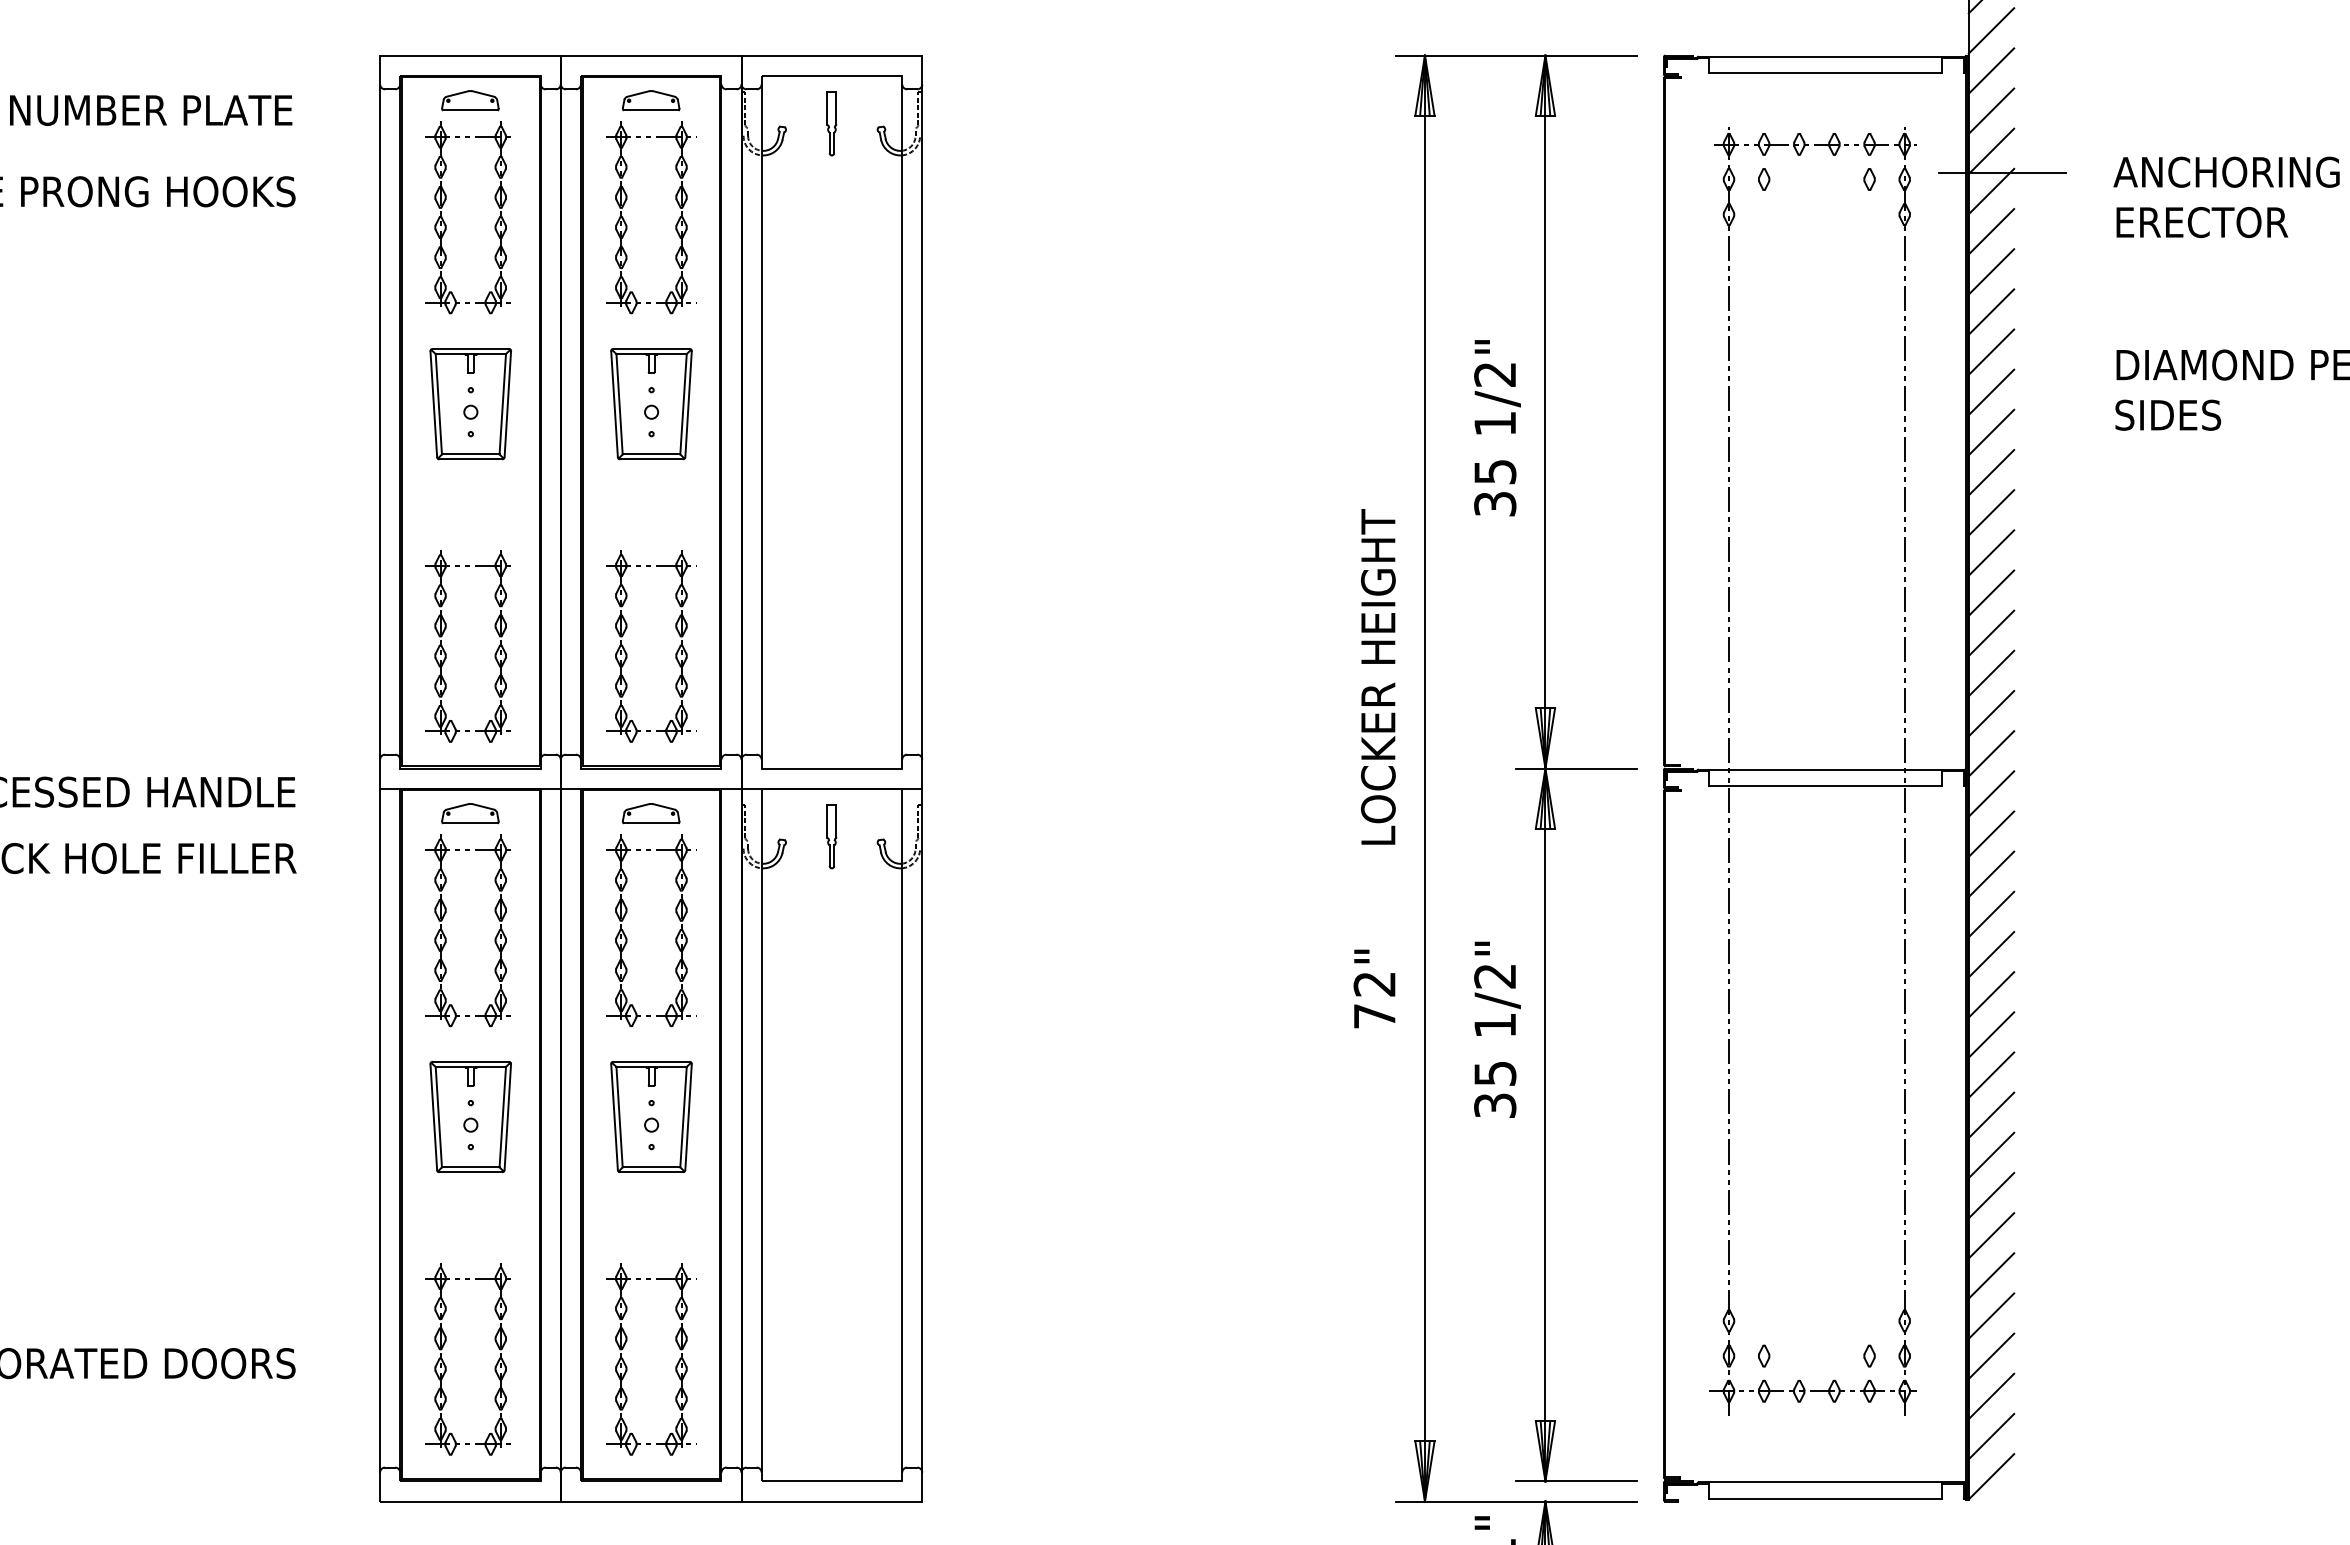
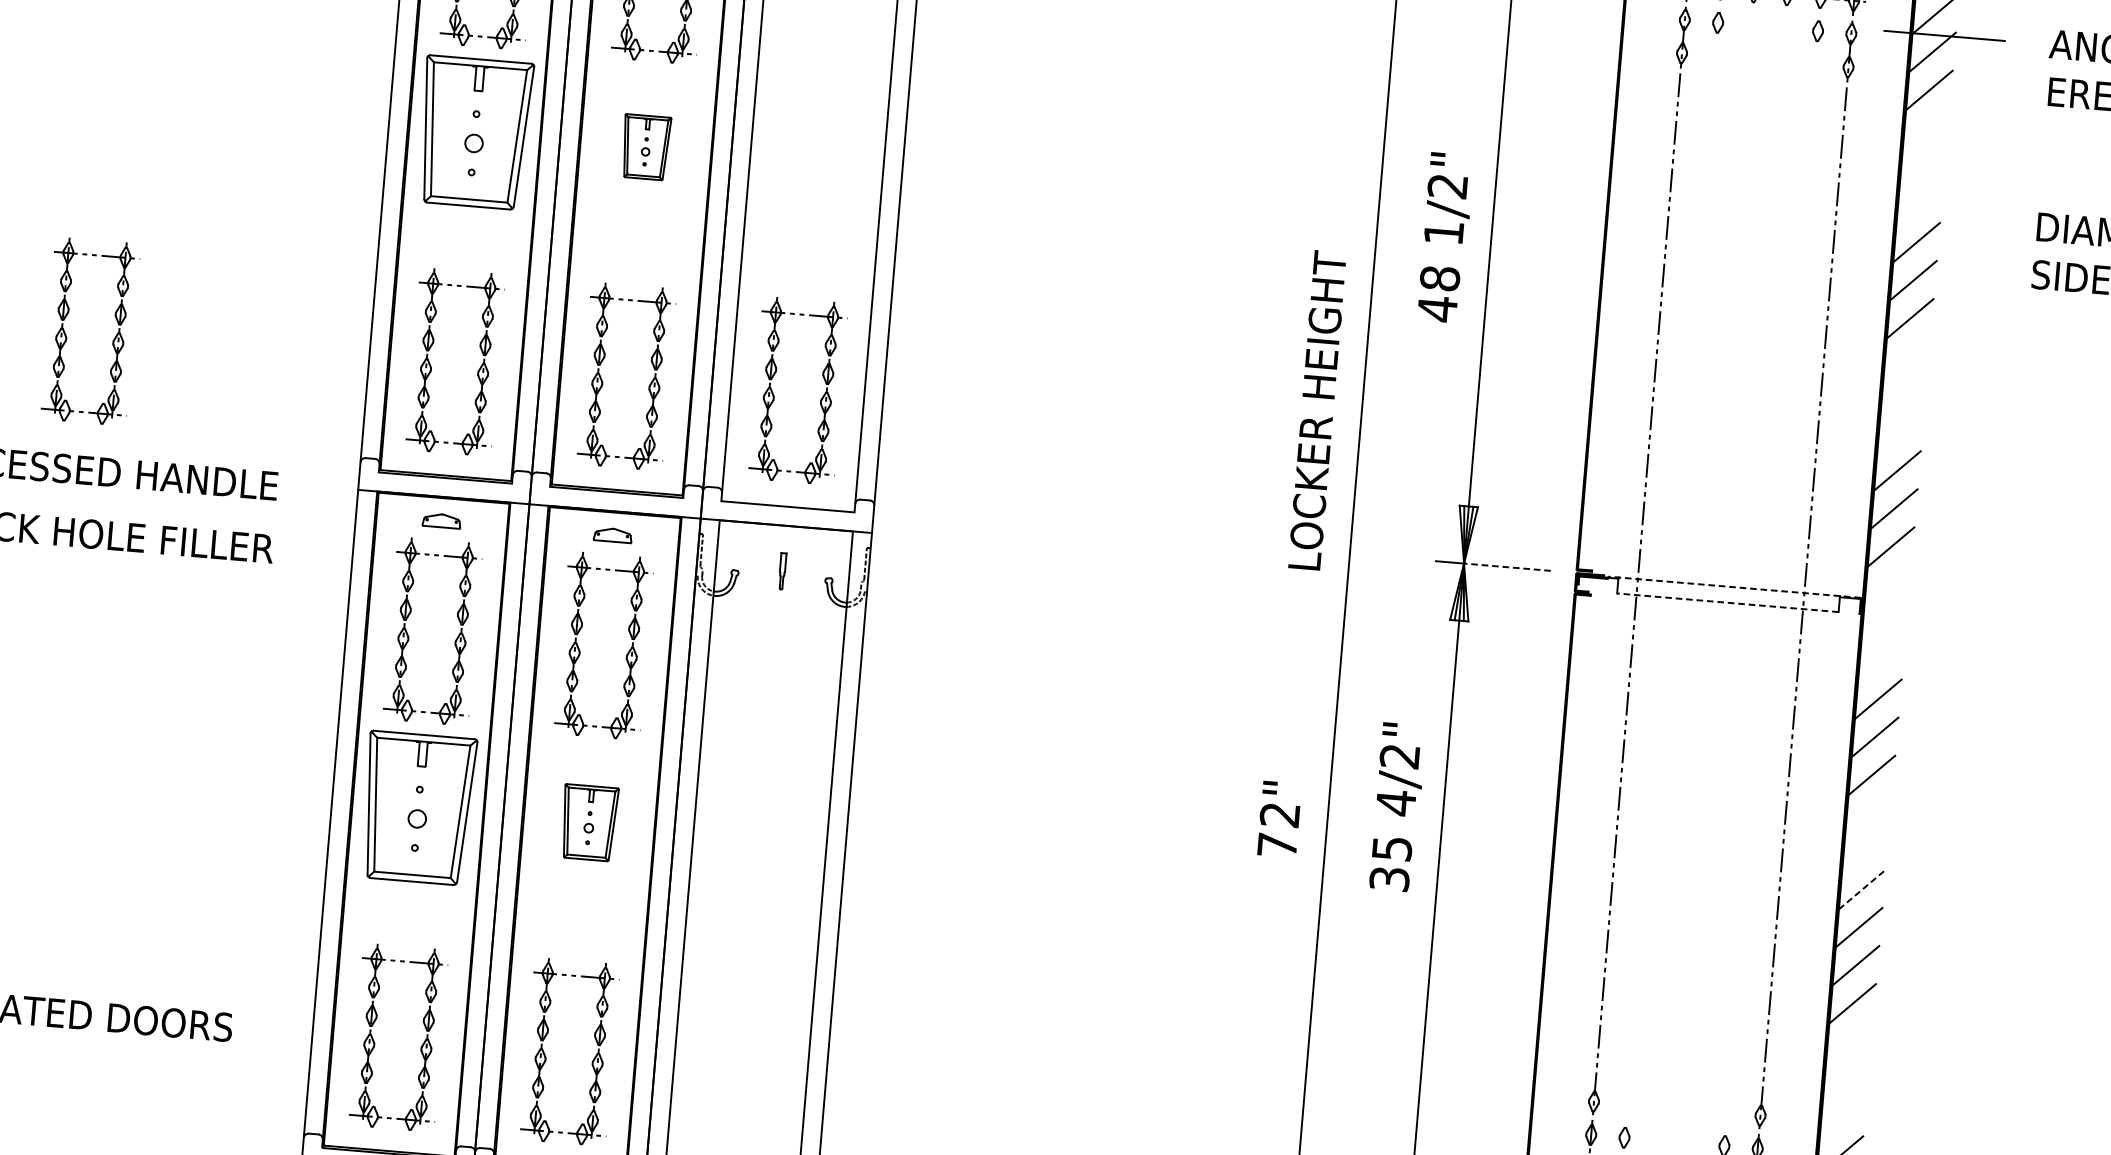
line: (1991, 271) -> (1926, 128), removed
line: (1991, 311) -> (1923, 166), removed
line: (1991, 351) -> (1919, 203), removed
part: (470, 404) -> (474, 133), size x1.4
part: (651, 404) -> (645, 147), size x0.6
text: (1495, 488) -> (1439, 294), 35 -> 48
line: (1991, 512) -> (1907, 356), removed
line: (1991, 552) -> (1903, 394), removed
line: (1991, 592) -> (1900, 432), removed
part: (61, 653) -> (67, 336), added
part: (808, 653) -> (774, 395), added
text: (1378, 676) -> (1317, 410), moved
line: (1991, 753) -> (1887, 584), removed
line: (1591, 768) -> (1507, 567), solid -> dashed
line: (1831, 769) -> (1735, 587), solid -> dashed
line: (1825, 786) -> (1727, 602), solid -> dashed
line: (1991, 793) -> (1884, 622), removed
part: (470, 813) -> (441, 520), size x0.7
part: (650, 813) -> (612, 534), size x0.7
line: (1991, 833) -> (1881, 660), removed
part: (831, 836) -> (782, 571), size x0.6
text: (1374, 988) -> (1279, 819), moved
line: (1991, 994) -> (1868, 813), removed
text: (1494, 1025) -> (1395, 803), 1/2" -> 4/2"
line: (1991, 1034) -> (1865, 851), removed
line: (1991, 1074) -> (1862, 889), solid -> dashed
part: (470, 1117) -> (417, 808), size x1.4
part: (651, 1117) -> (589, 823), size x0.7
line: (1991, 1235) -> (1849, 1041), removed
line: (1991, 1275) -> (1846, 1079), removed
line: (1991, 1315) -> (1843, 1117), removed

